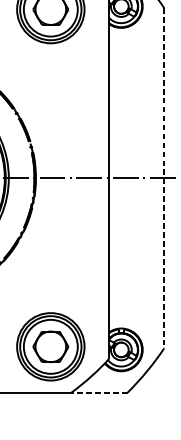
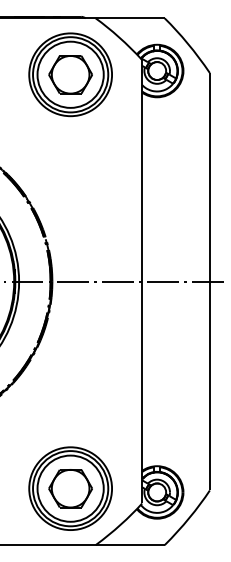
line: (163, 178) -> (209, 281), dashed -> solid
line: (99, 393) -> (130, 545), dashed -> solid

